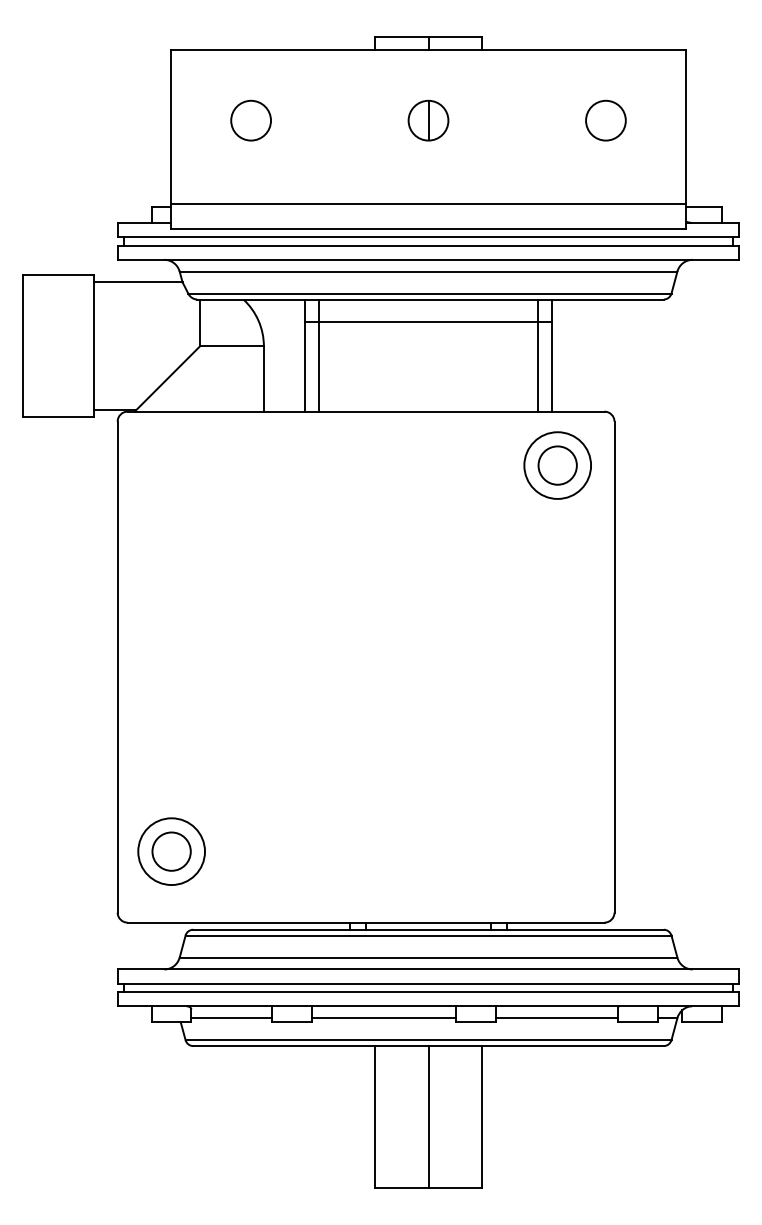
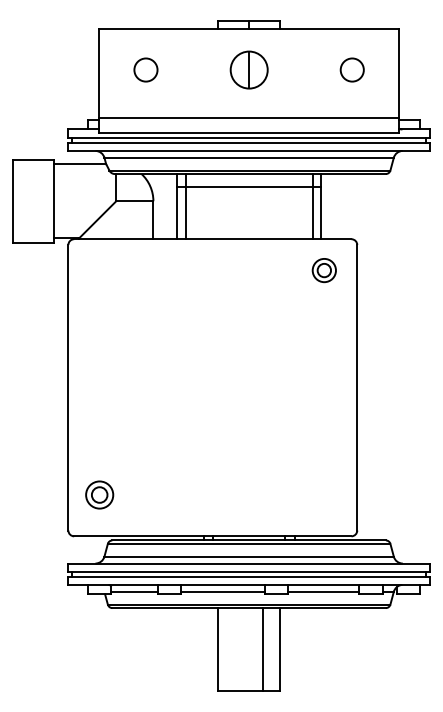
part: (427, 119) -> (248, 69), size x1.6
part: (558, 465) -> (324, 270), size x0.6
part: (171, 850) -> (99, 494), size x0.7
line: (429, 1117) -> (263, 649), moved

